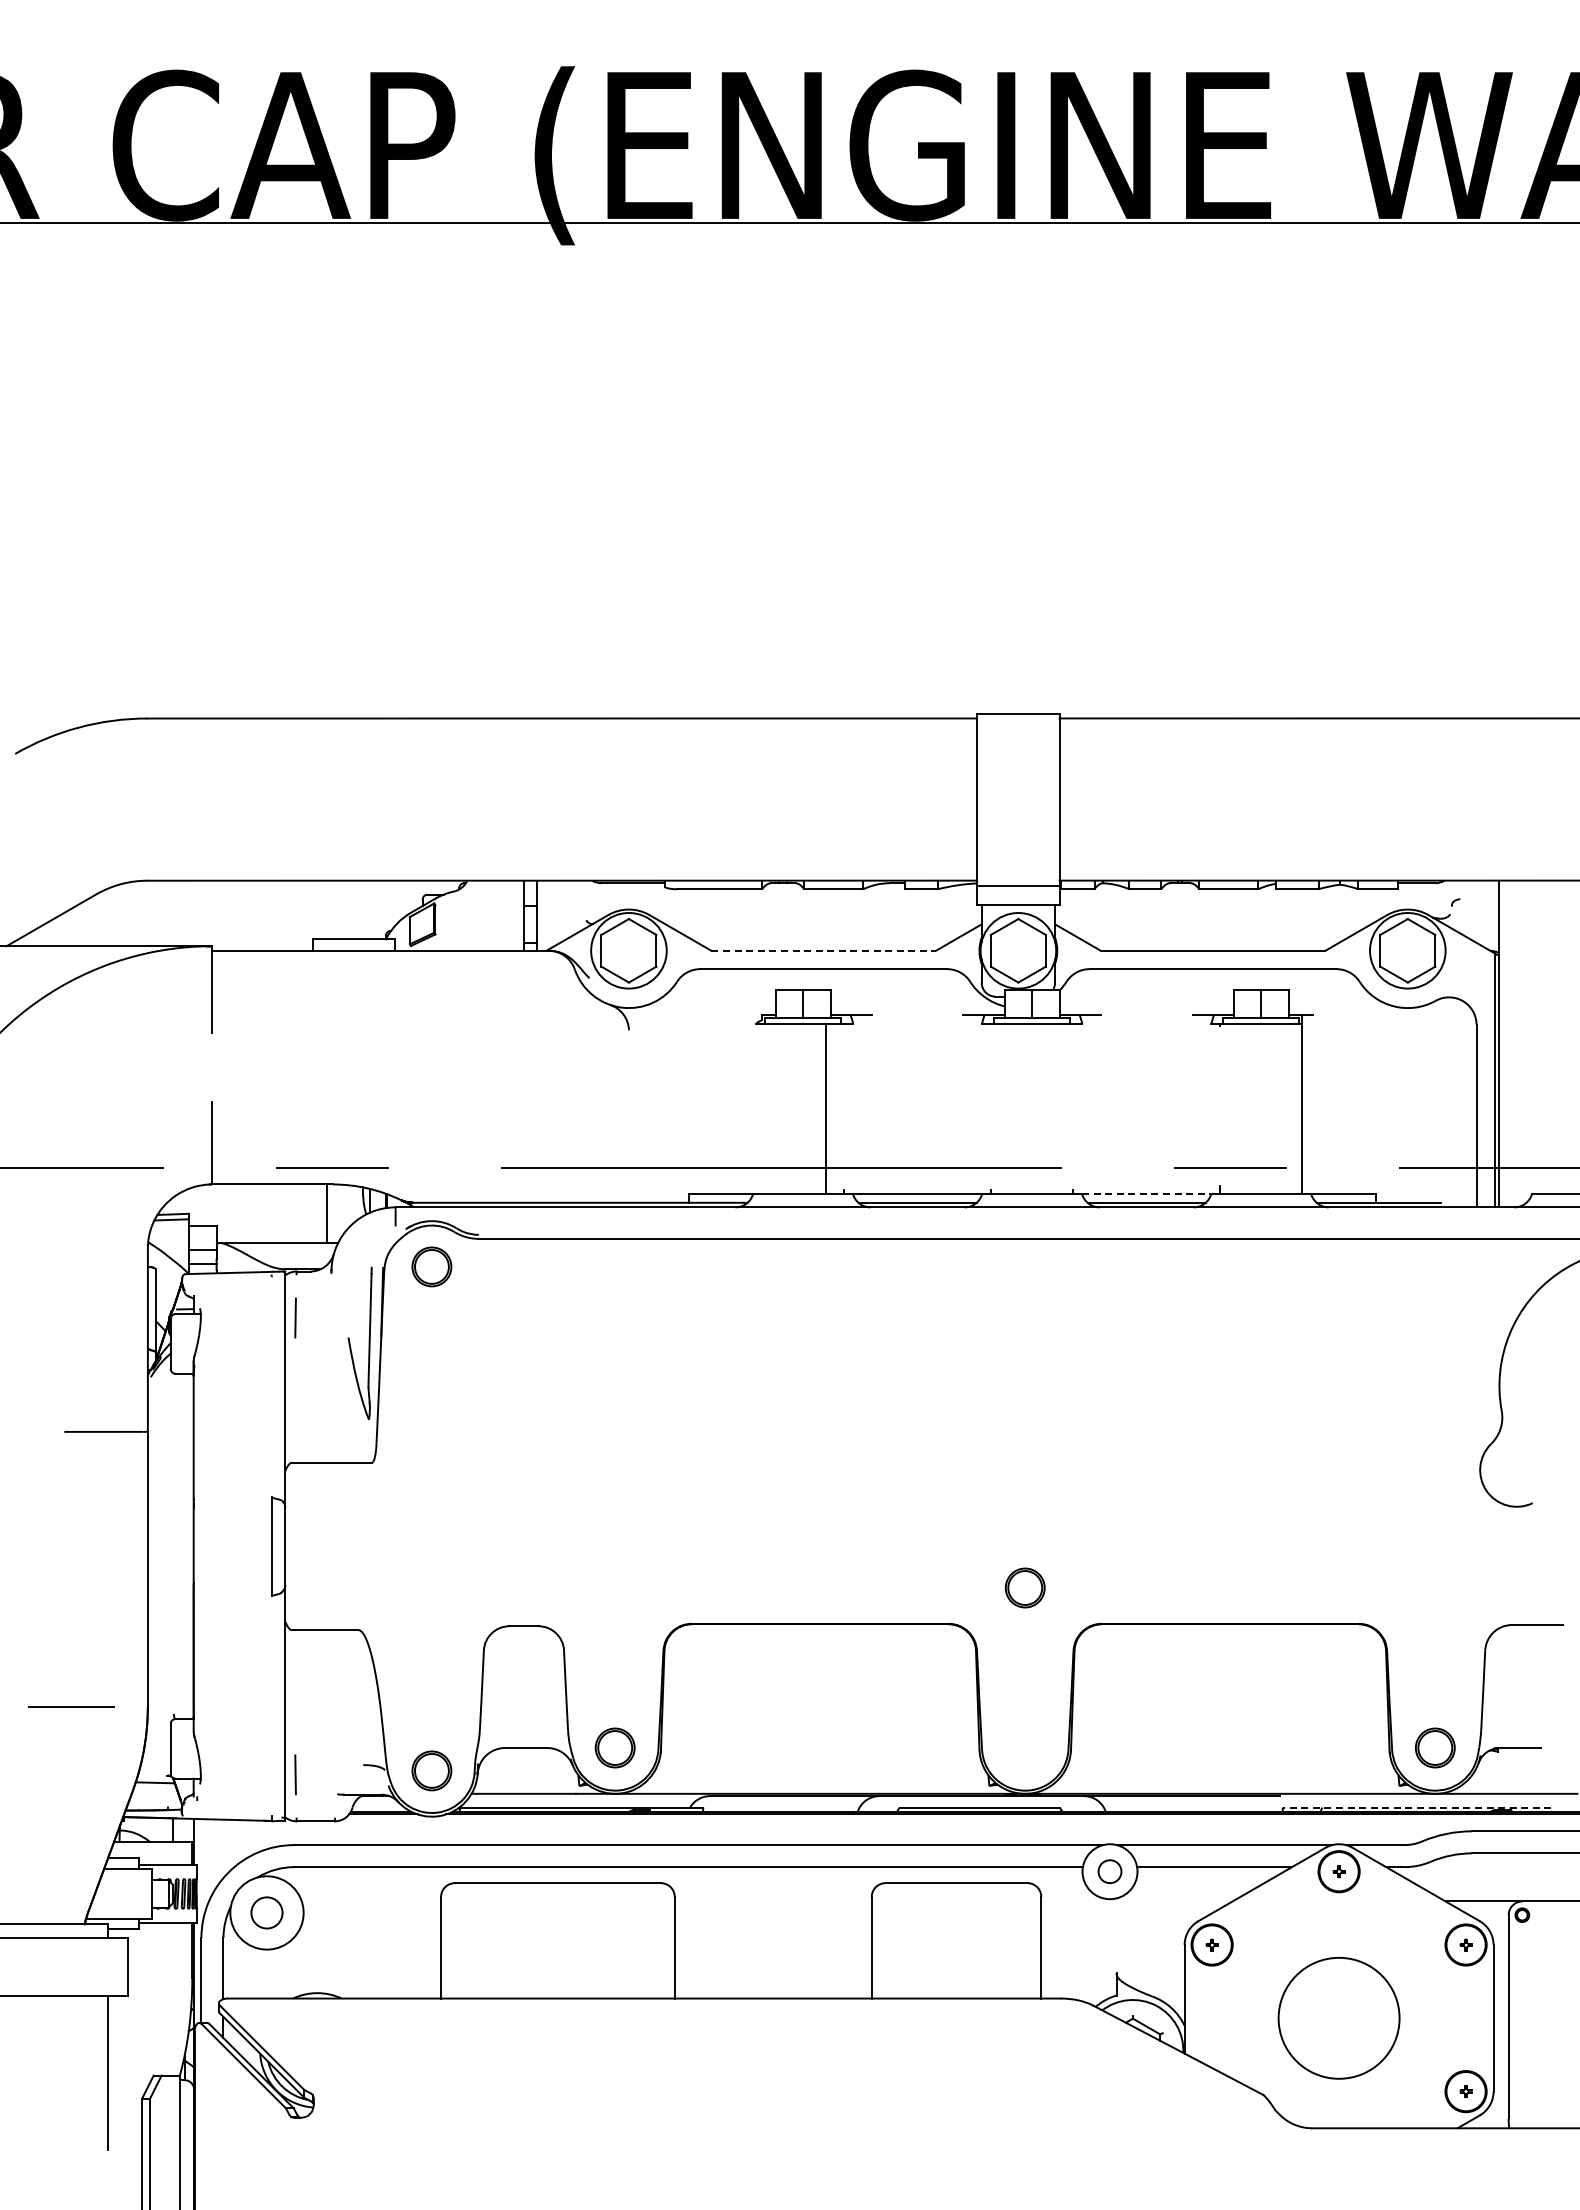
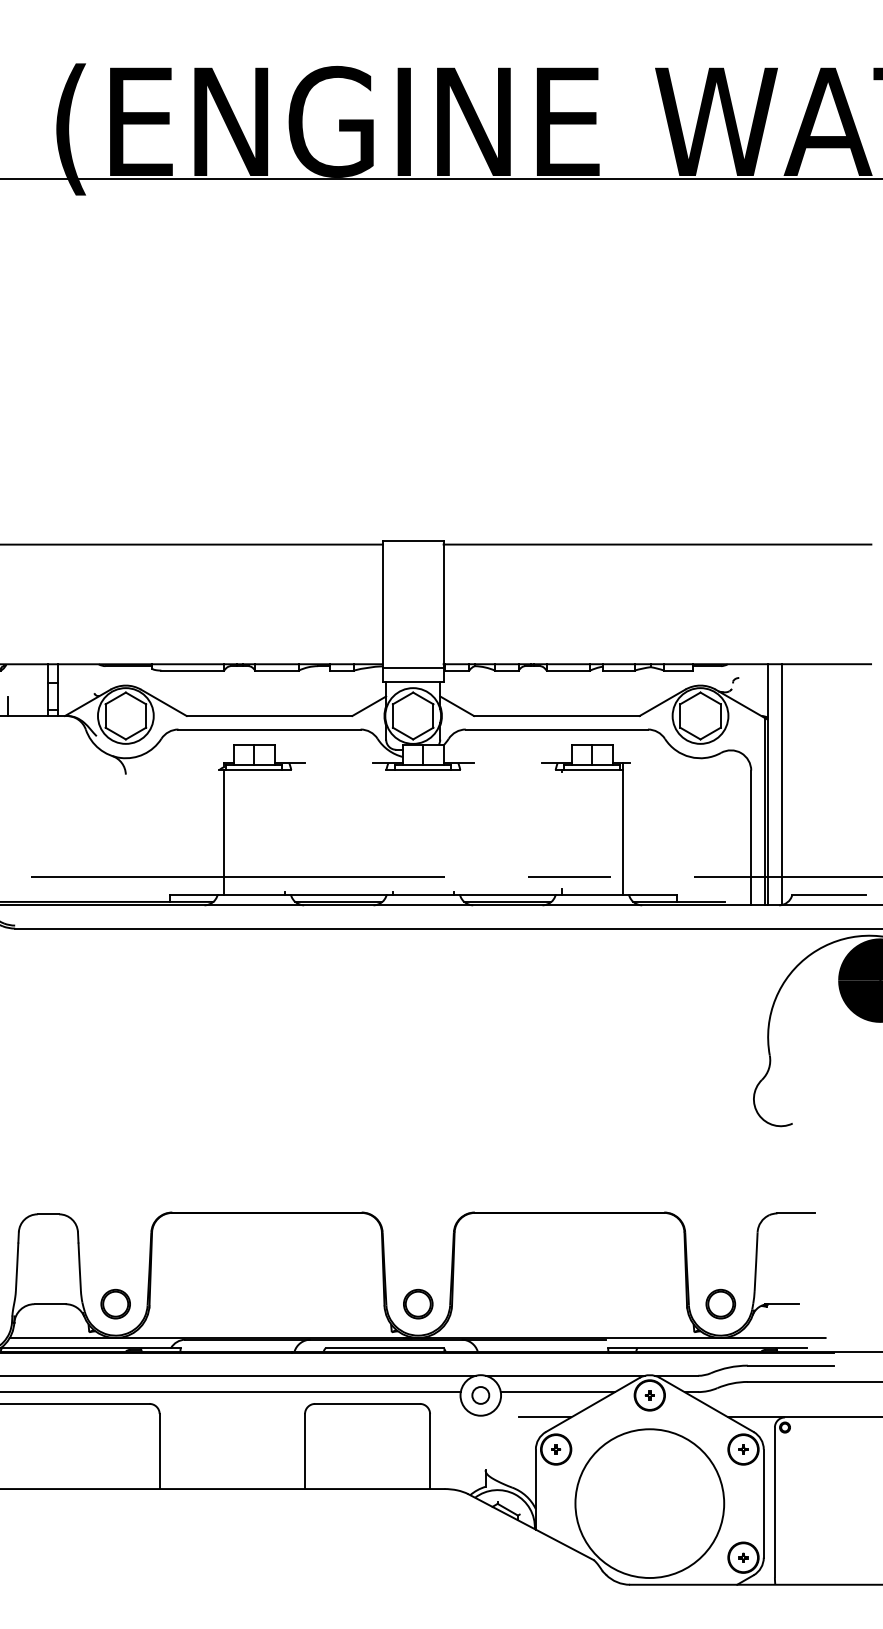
line: (468, 937) -> (7, 706), added
line: (824, 950) -> (270, 715), dashed -> solid
line: (1517, 1043) -> (781, 784), added
line: (825, 1108) -> (223, 832), moved
line: (1146, 1193) -> (507, 895), dashed -> solid
part: (1024, 1587) -> (417, 1303), moved
line: (1416, 1807) -> (706, 1348), dashed -> solid
line: (1196, 1901) -> (544, 1417), added
circle: (1338, 2018) -> (649, 1503), size x1.67

